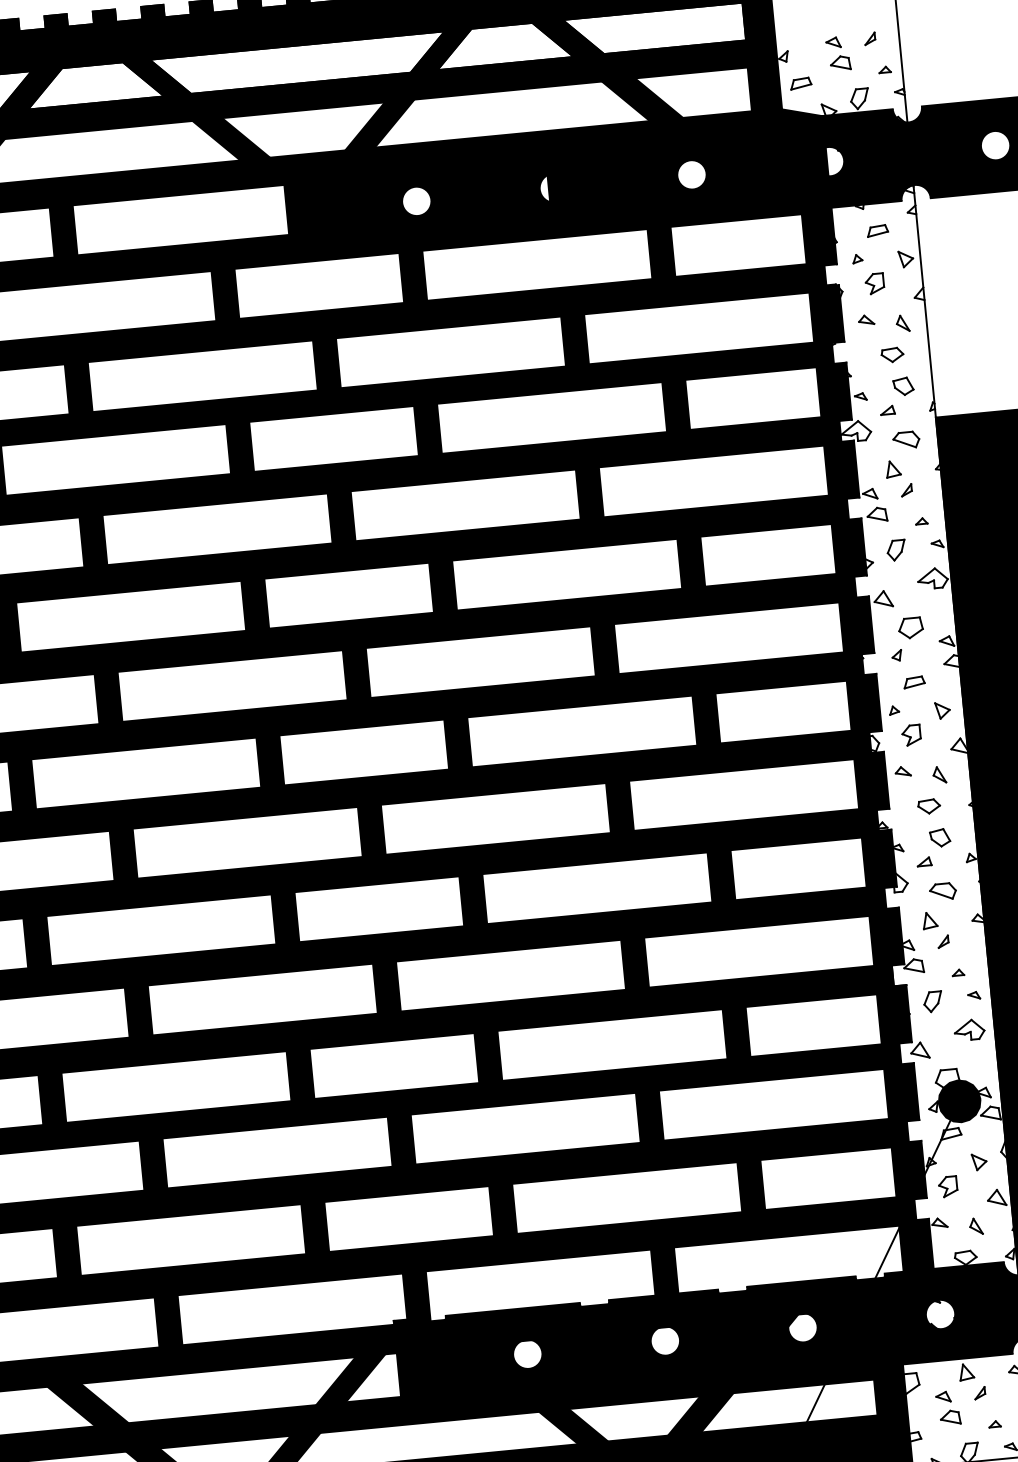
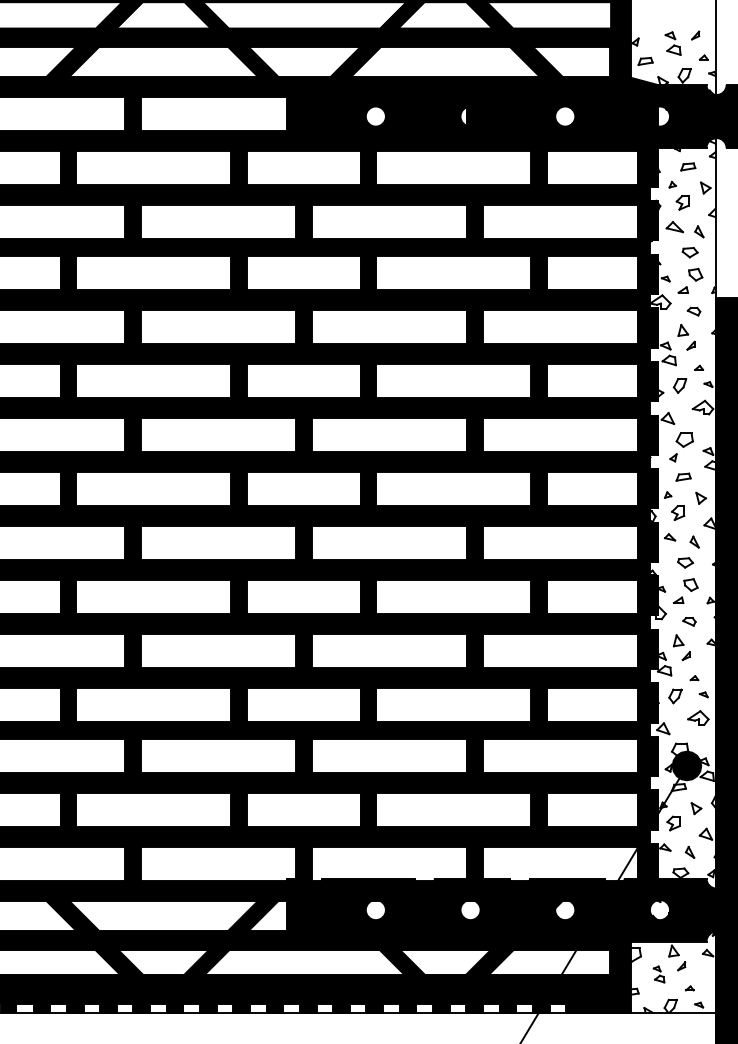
part: (866, 319) -> (674, 226), size x1.6
part: (905, 440) -> (693, 311), size x0.7
part: (943, 891) -> (689, 621), size x0.7
part: (947, 1408) -> (658, 974), size x0.7

